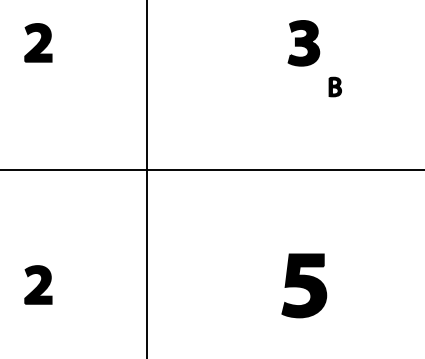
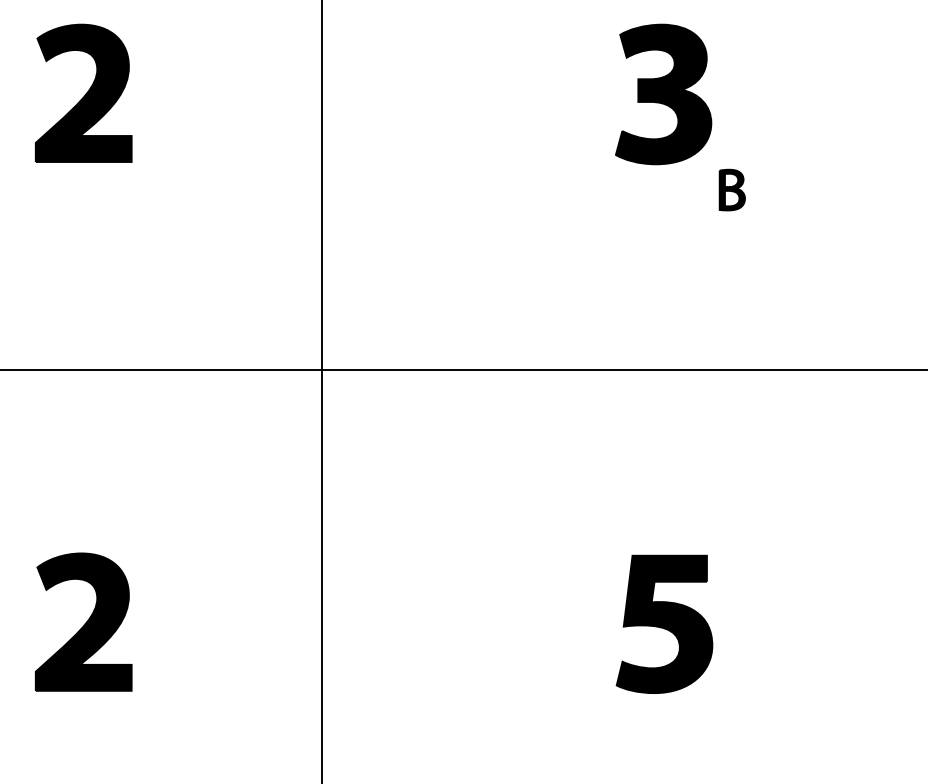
part: (38, 42) -> (84, 92), size x1.67
part: (303, 43) -> (662, 95), size x1.43
part: (38, 284) -> (84, 621), size x1.67

